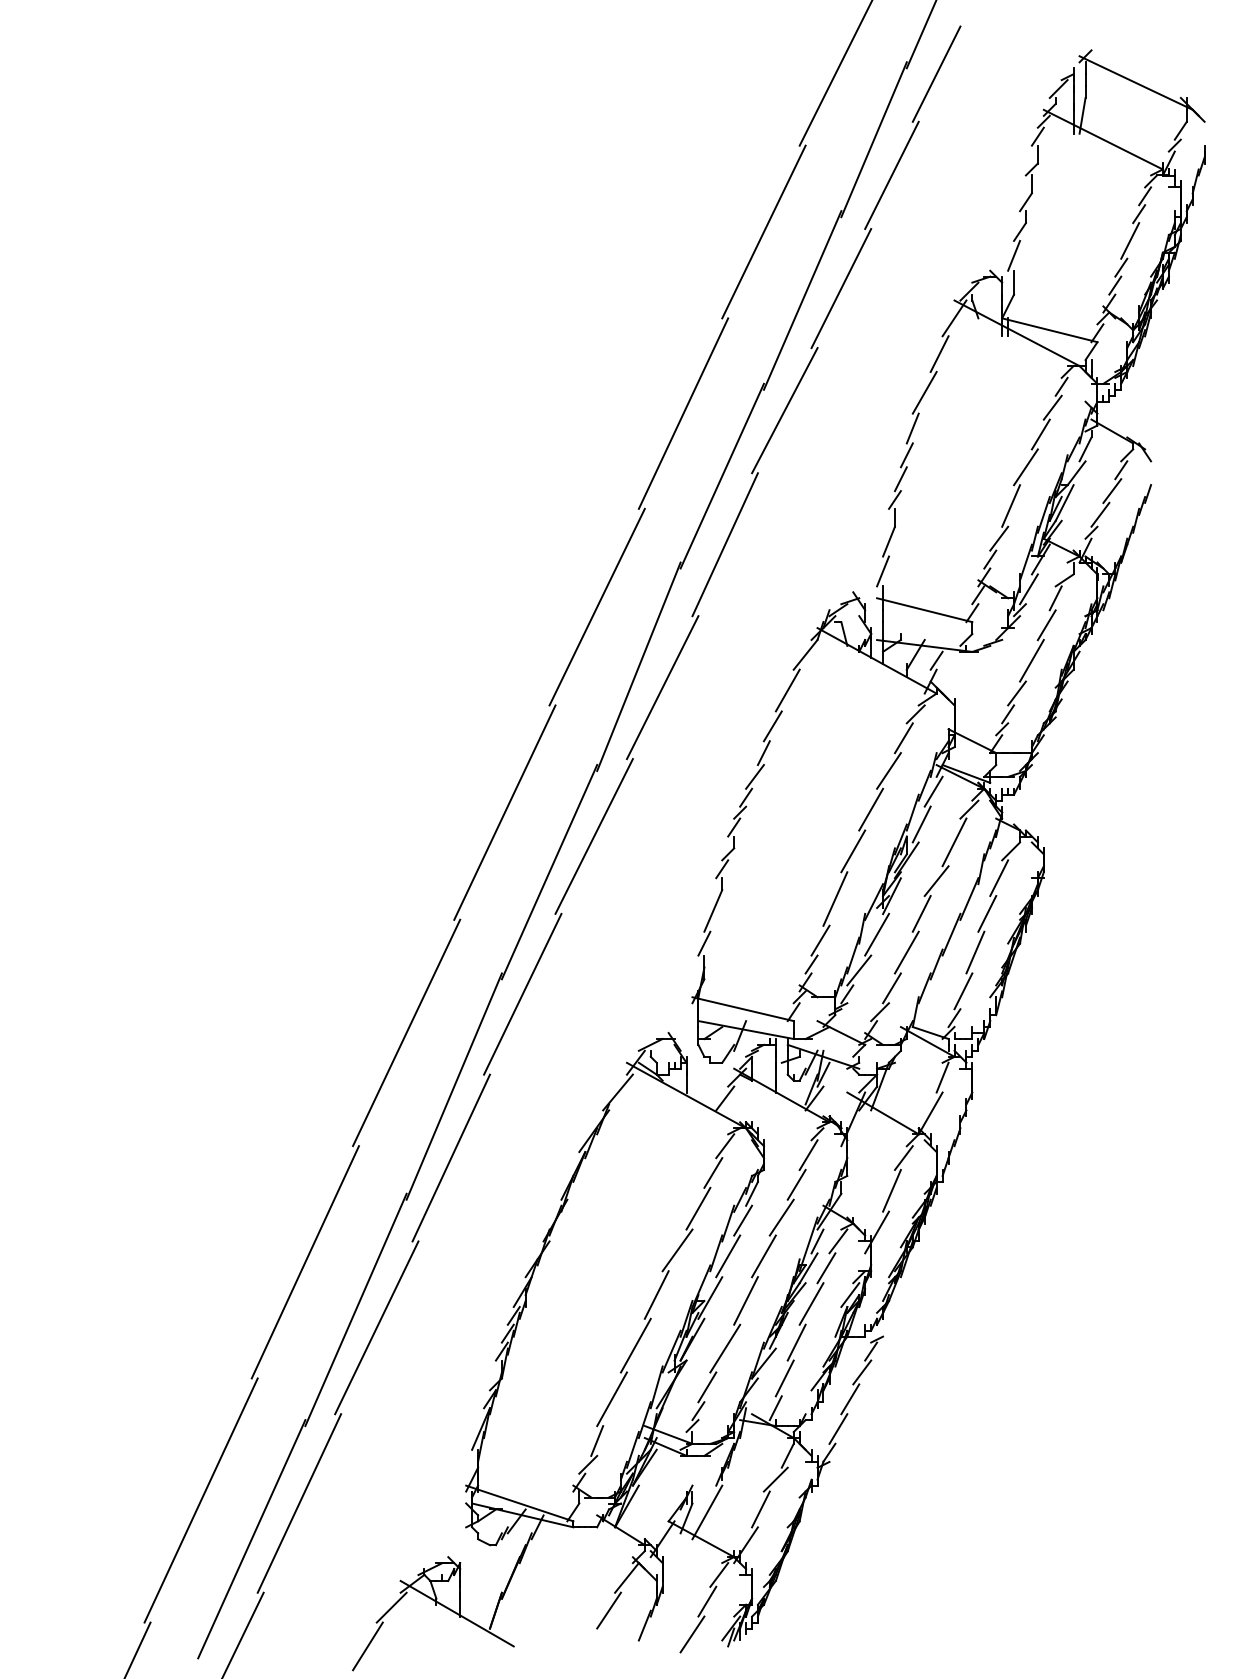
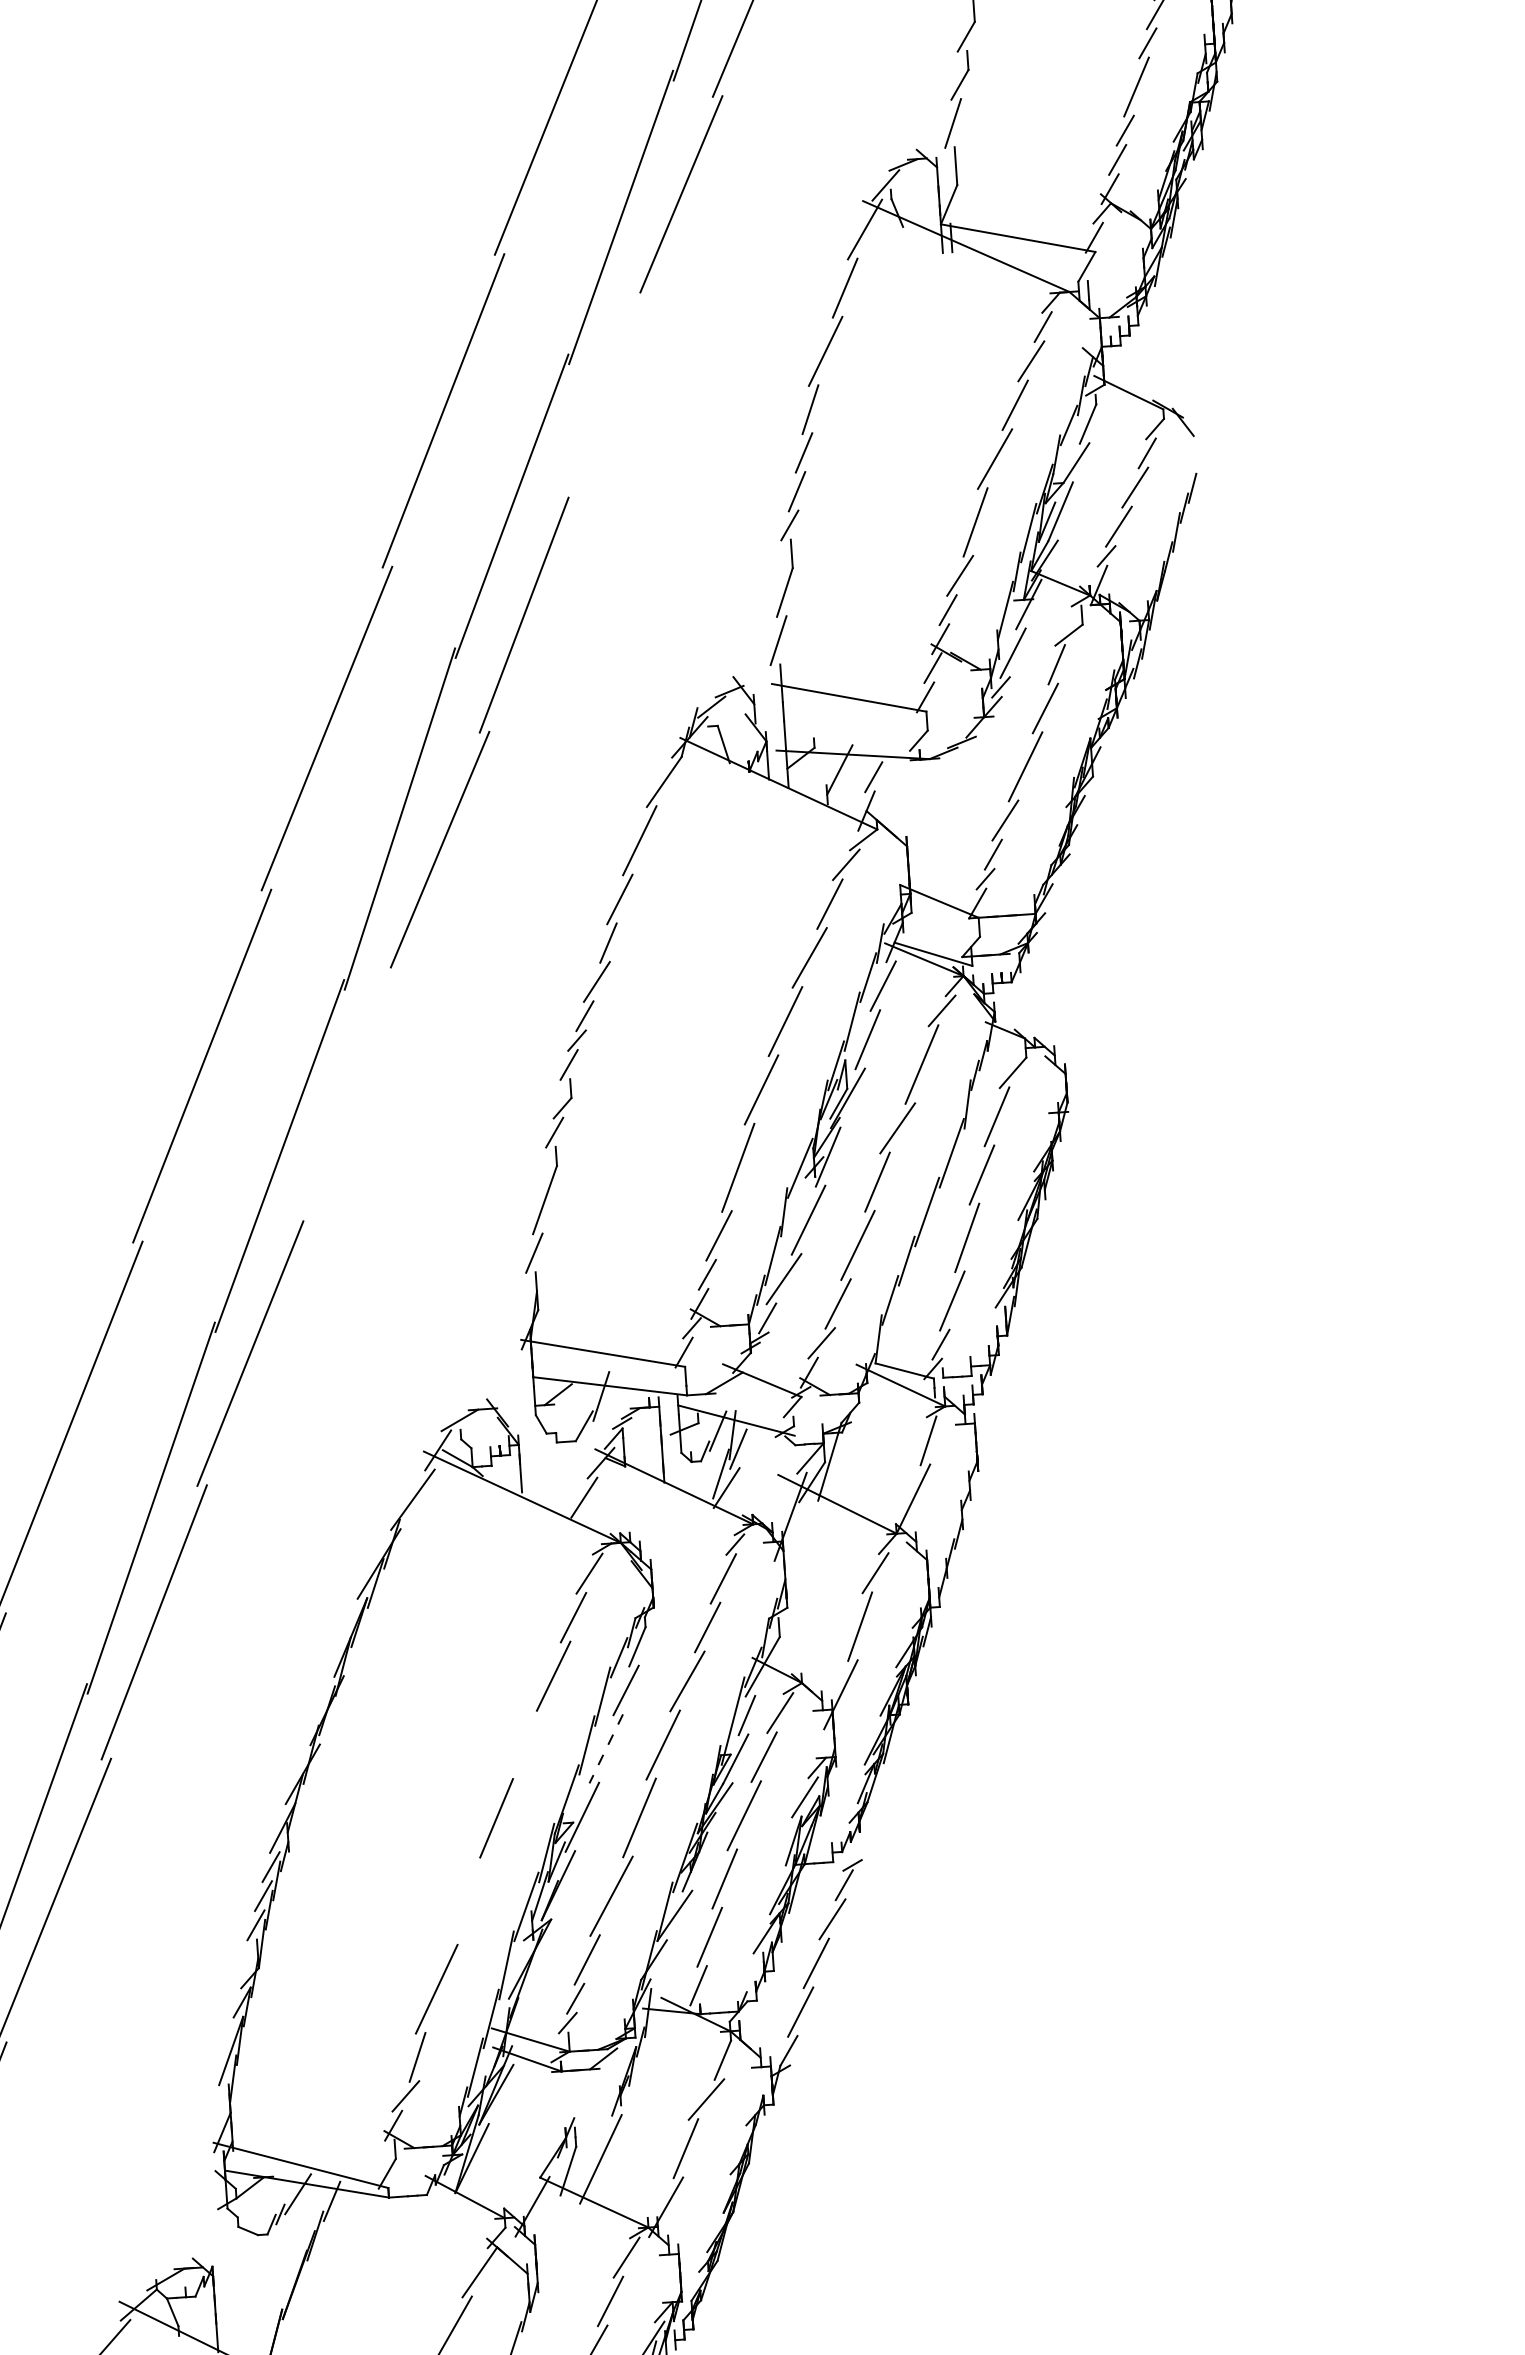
line: (784, 410) -> (604, 394), removed
line: (593, 836) -> (345, 1094), removed
line: (677, 1250) -> (524, 1745), removed
line: (728, 1256) -> (606, 1749), solid -> dashed
line: (635, 1345) -> (468, 1901), removed

